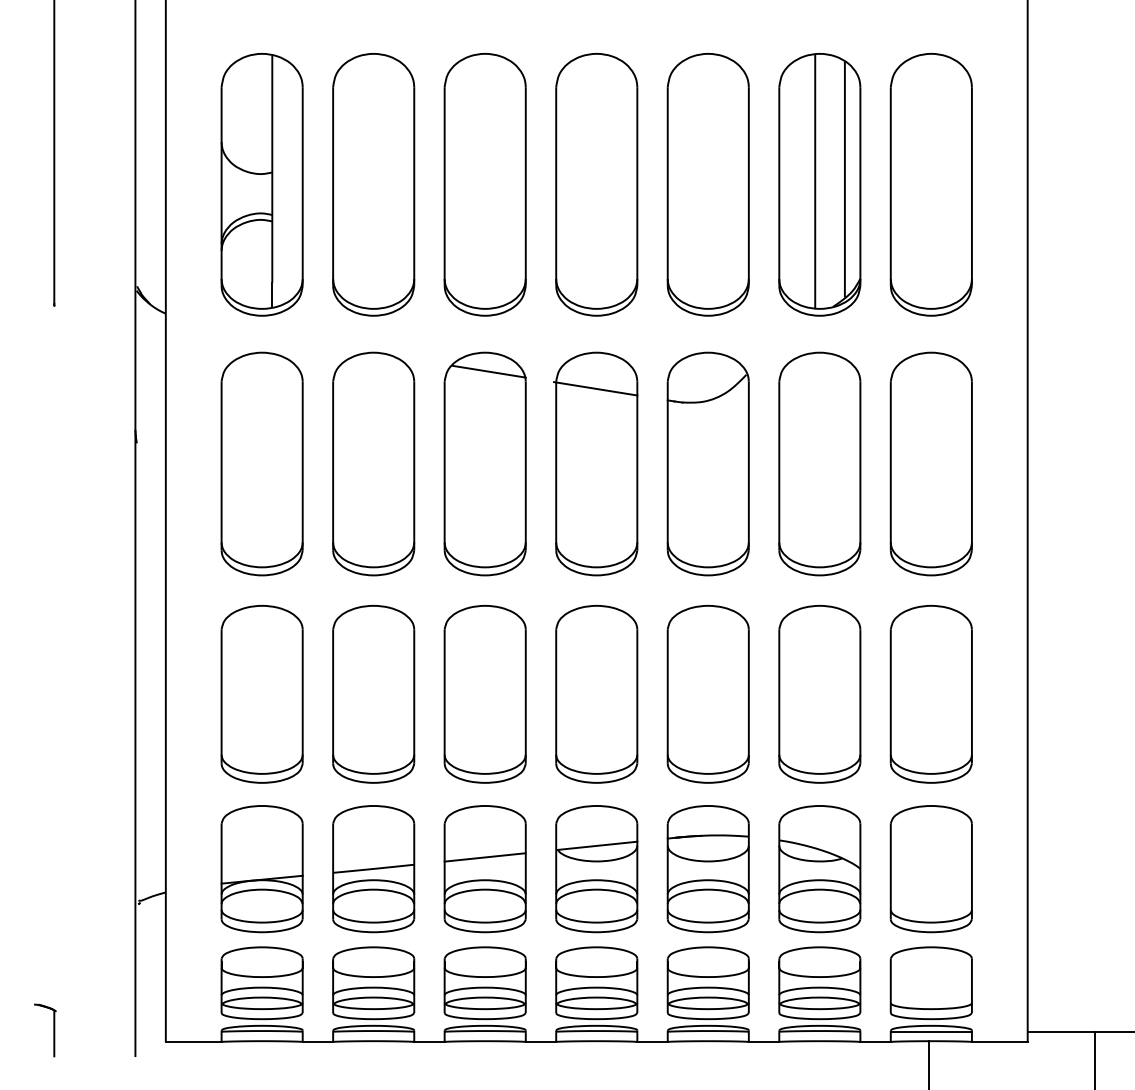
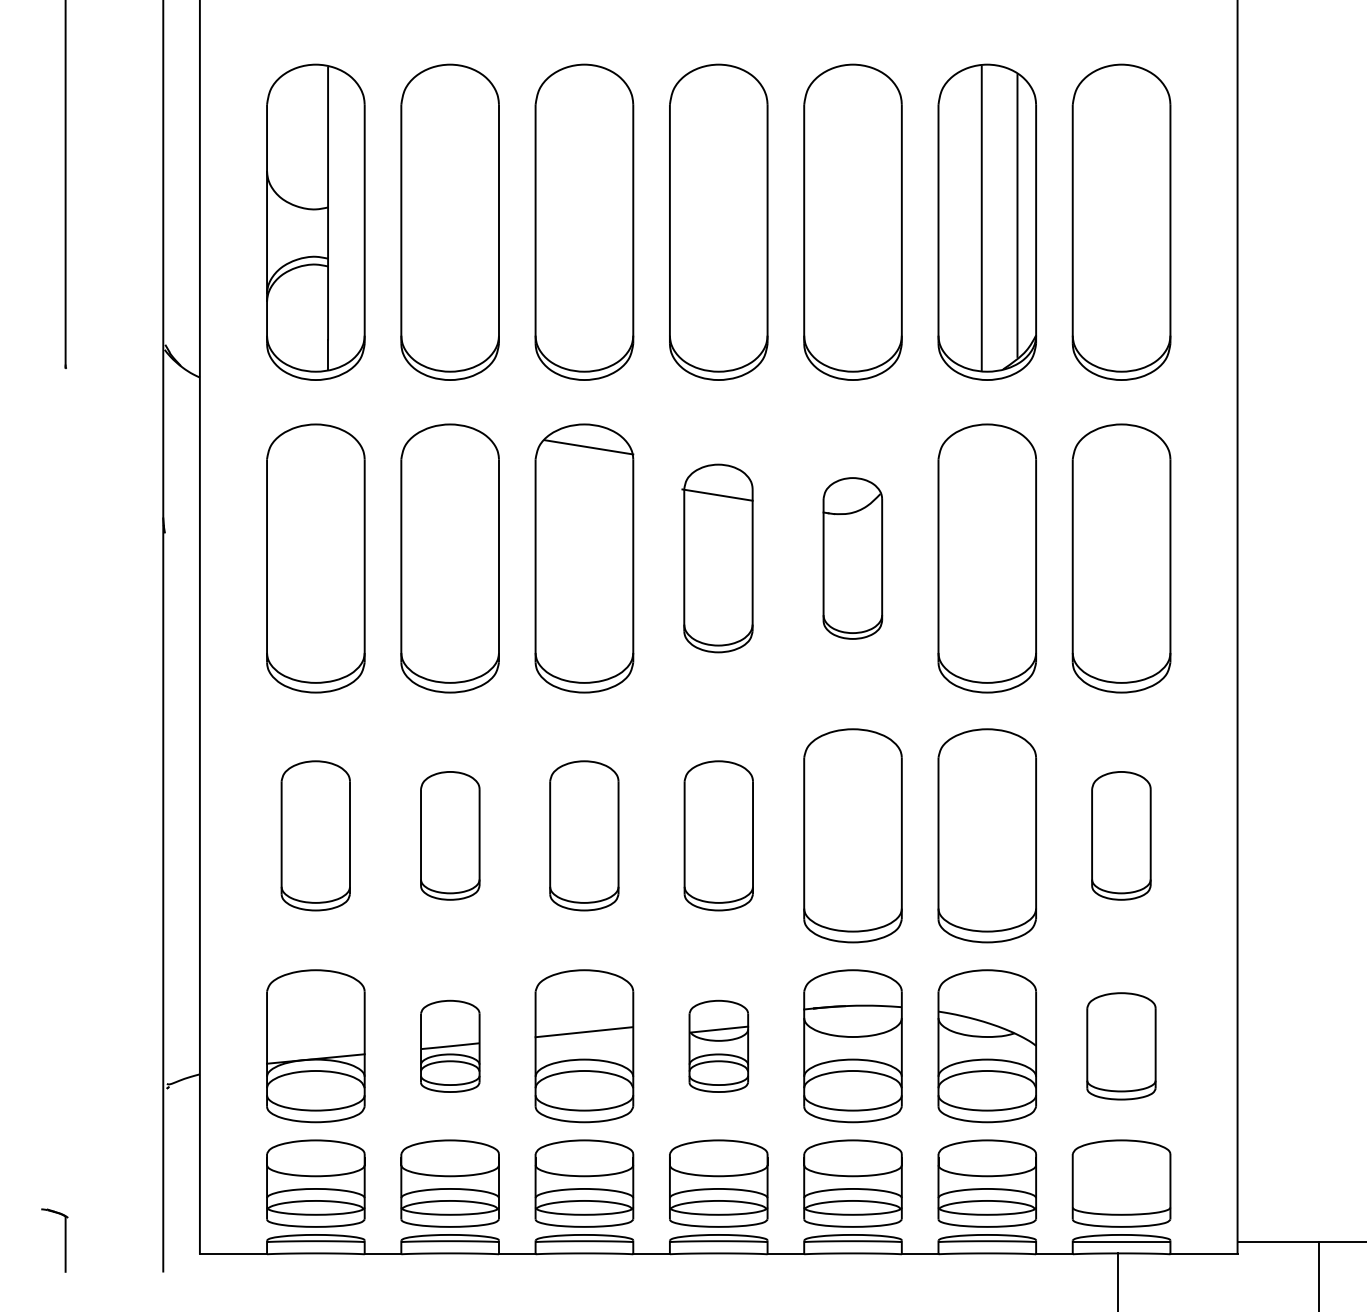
part: (595, 463) -> (717, 557), size x0.7
part: (707, 463) -> (852, 557), size x0.6
part: (261, 694) -> (315, 835), size x0.7
part: (373, 694) -> (449, 835), size x0.6
part: (484, 694) -> (583, 835), size x0.7
part: (596, 694) -> (718, 835), size x0.7
part: (930, 694) -> (1120, 835), size x0.6
part: (373, 869) -> (449, 1046), size x0.6
part: (596, 869) -> (718, 1046), size x0.6
part: (930, 869) -> (1120, 1046), size x0.7

